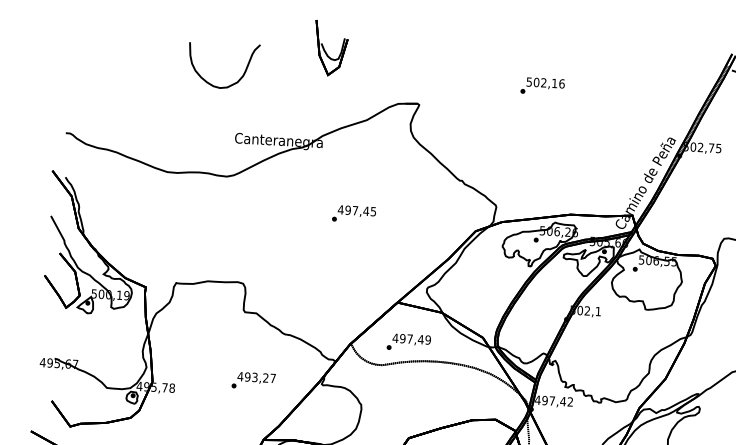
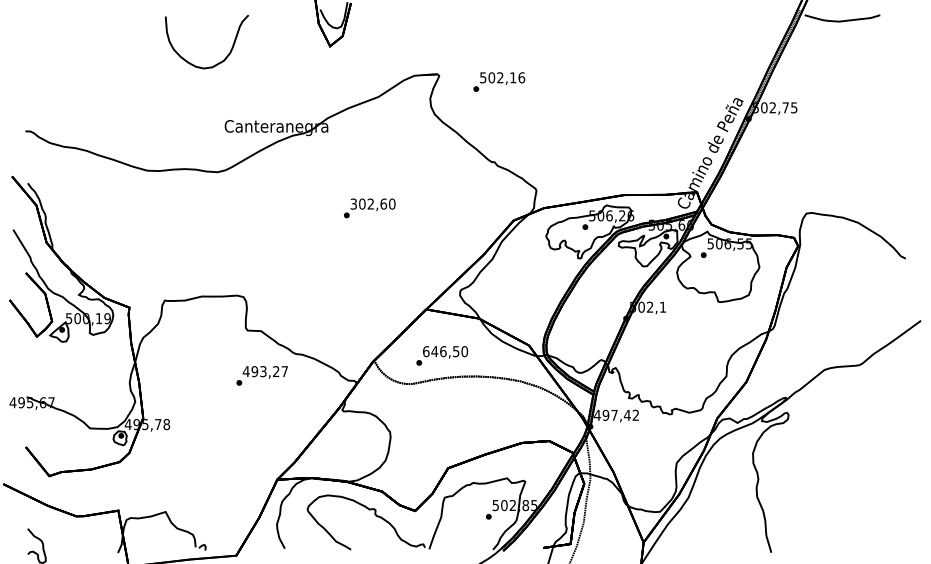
text: (542, 85) -> (499, 81), moved
text: (356, 210) -> (372, 203), 497,45 -> 302,60
text: (411, 339) -> (444, 351), 497,49 -> 646,50
text: (253, 380) -> (261, 375), moved

